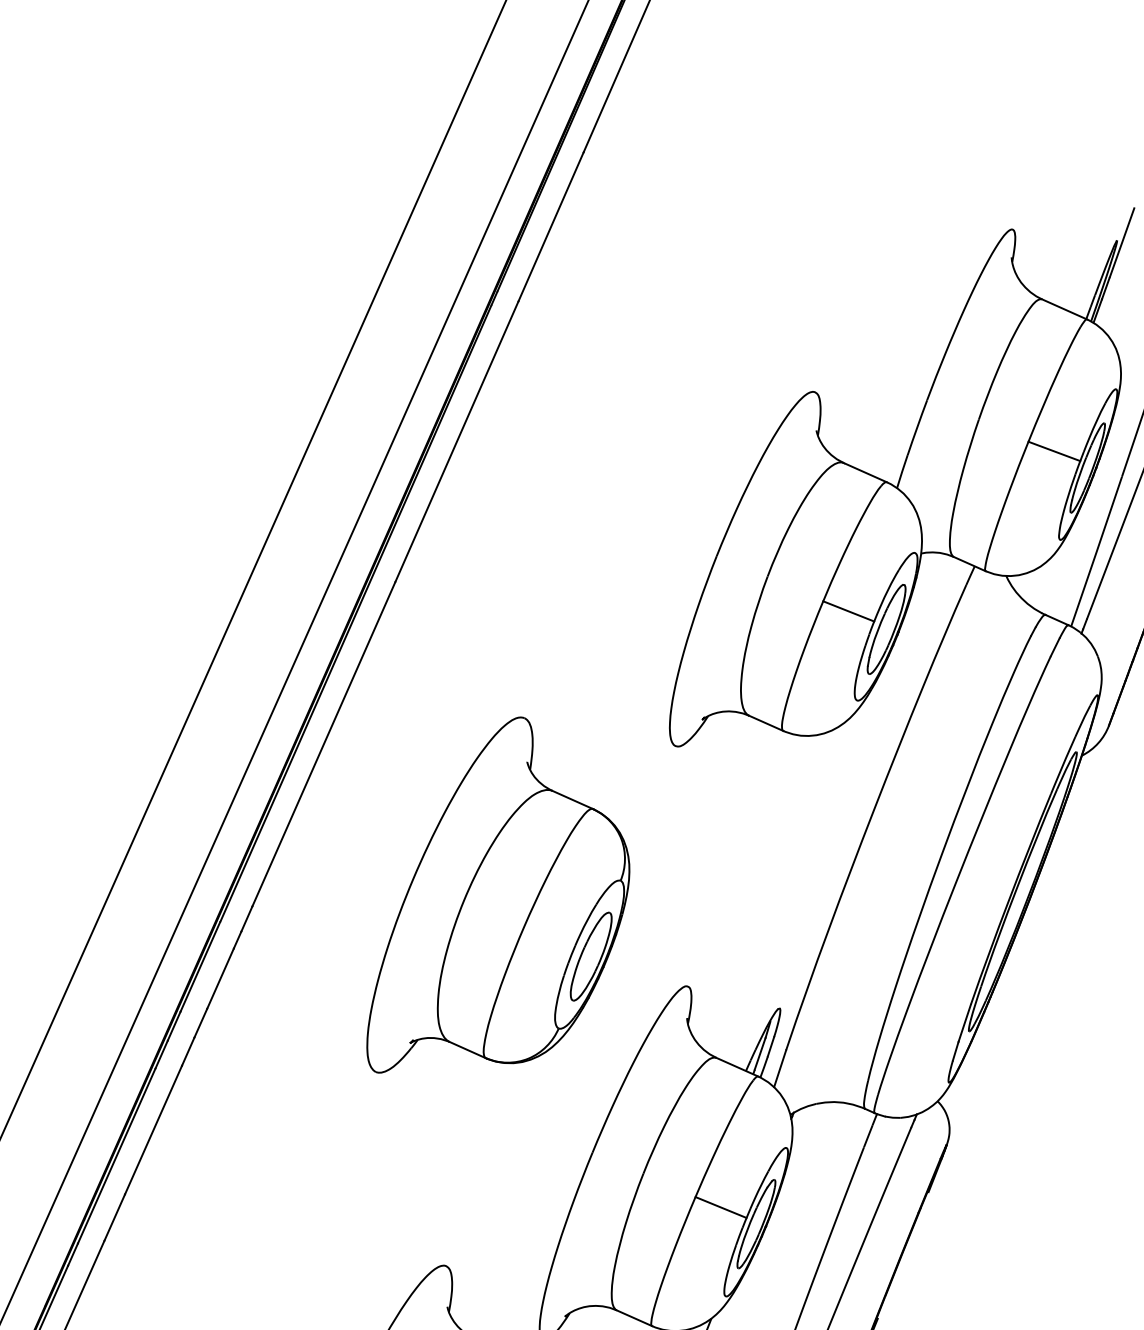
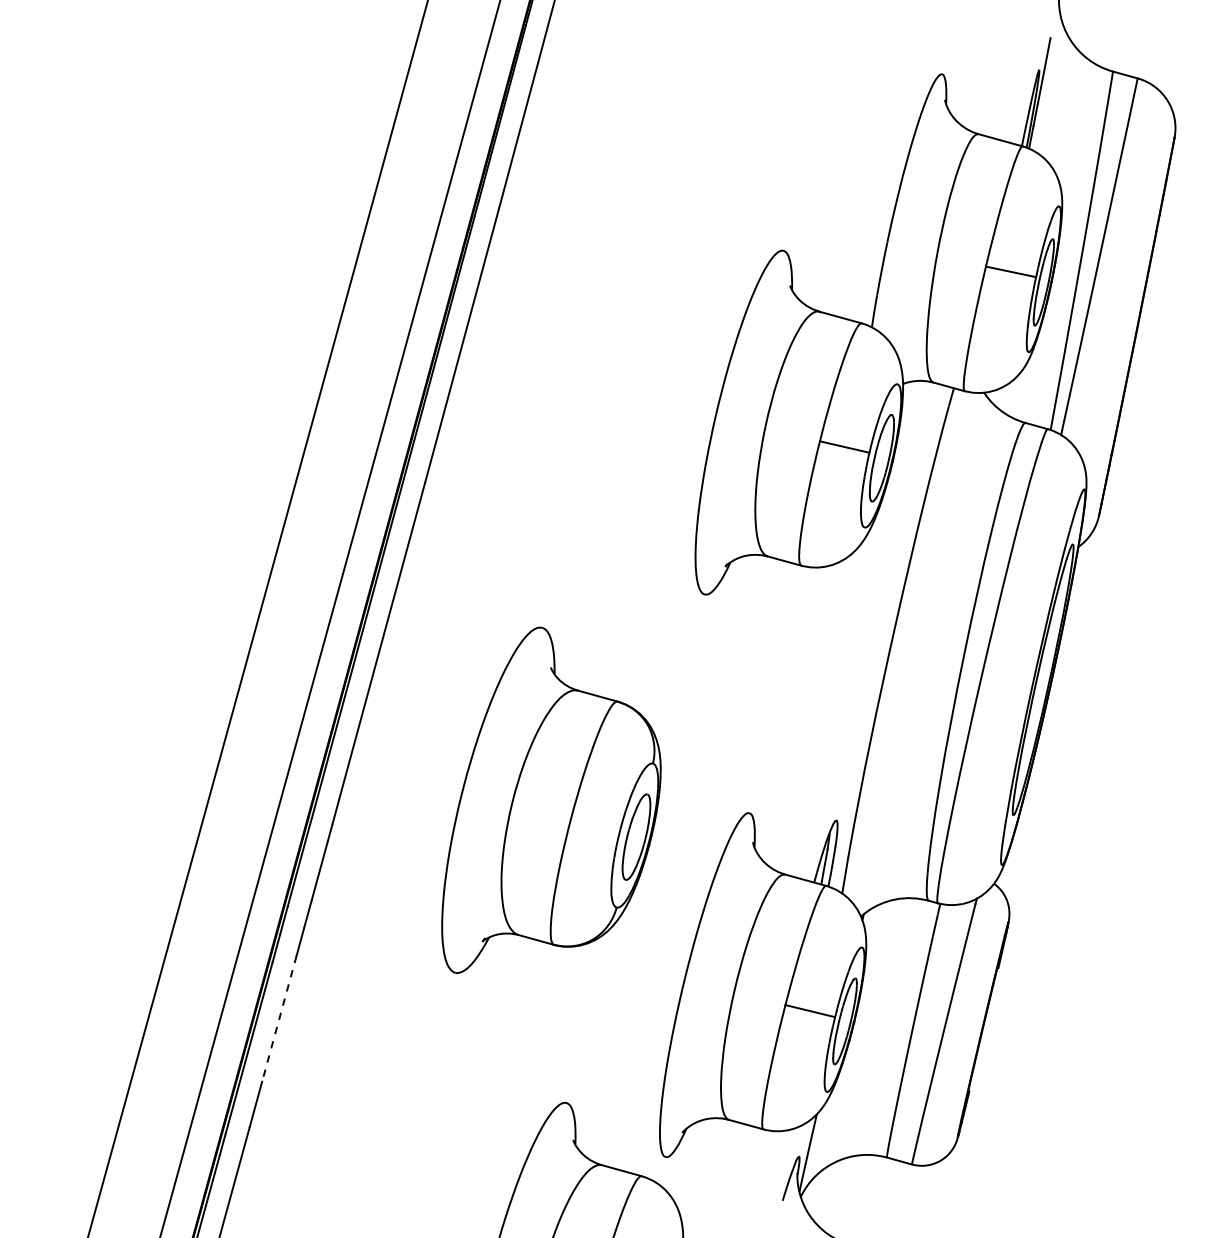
part: (506, 902) -> (551, 799), moved
line: (153, 1130) -> (279, 1019), solid -> dashed

